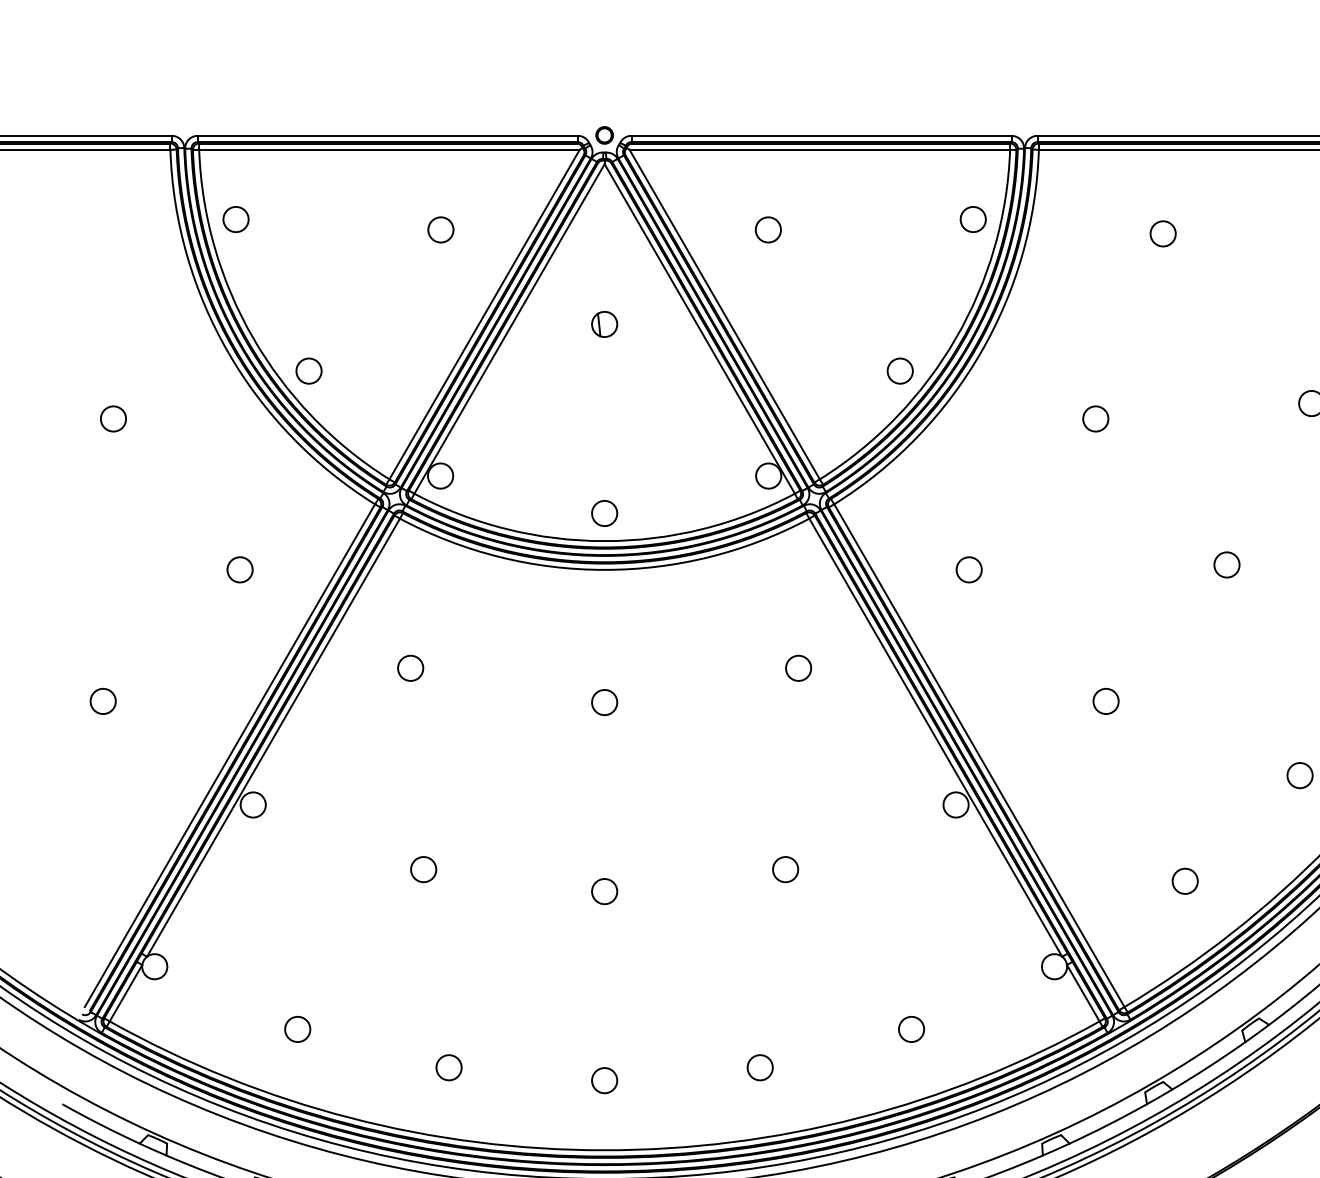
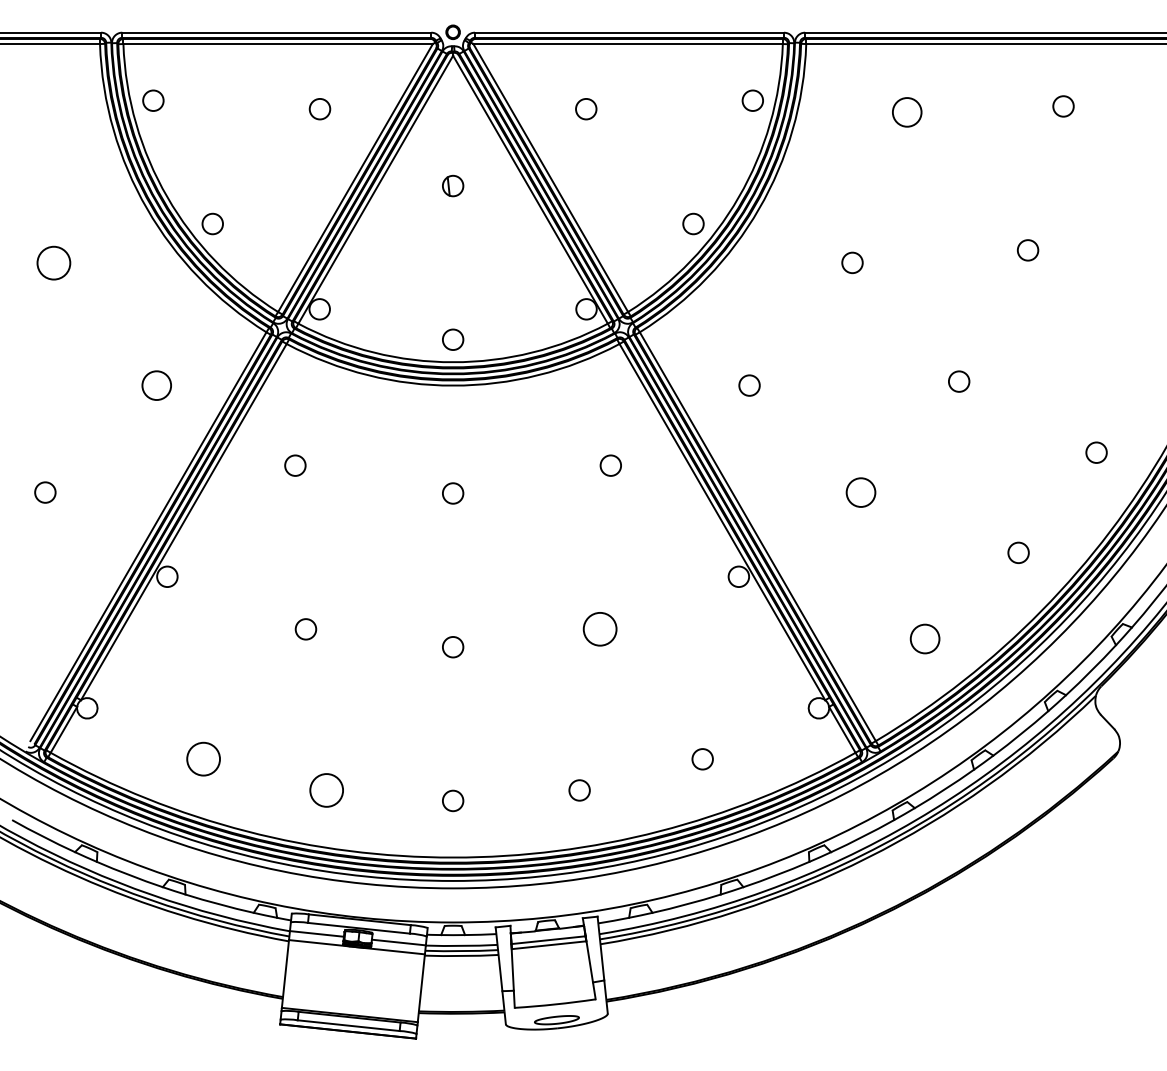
circle: (1163, 233) -> (907, 112), size x1.4
circle: (113, 418) -> (53, 262), size x1.6
circle: (239, 569) -> (156, 385), size x1.4
circle: (1105, 701) -> (860, 492), size x1.4
circle: (785, 869) -> (600, 629), size x1.6
circle: (1185, 880) -> (925, 638), size x1.4
circle: (297, 1029) -> (203, 759), size x1.6
circle: (448, 1067) -> (326, 790), size x1.6

